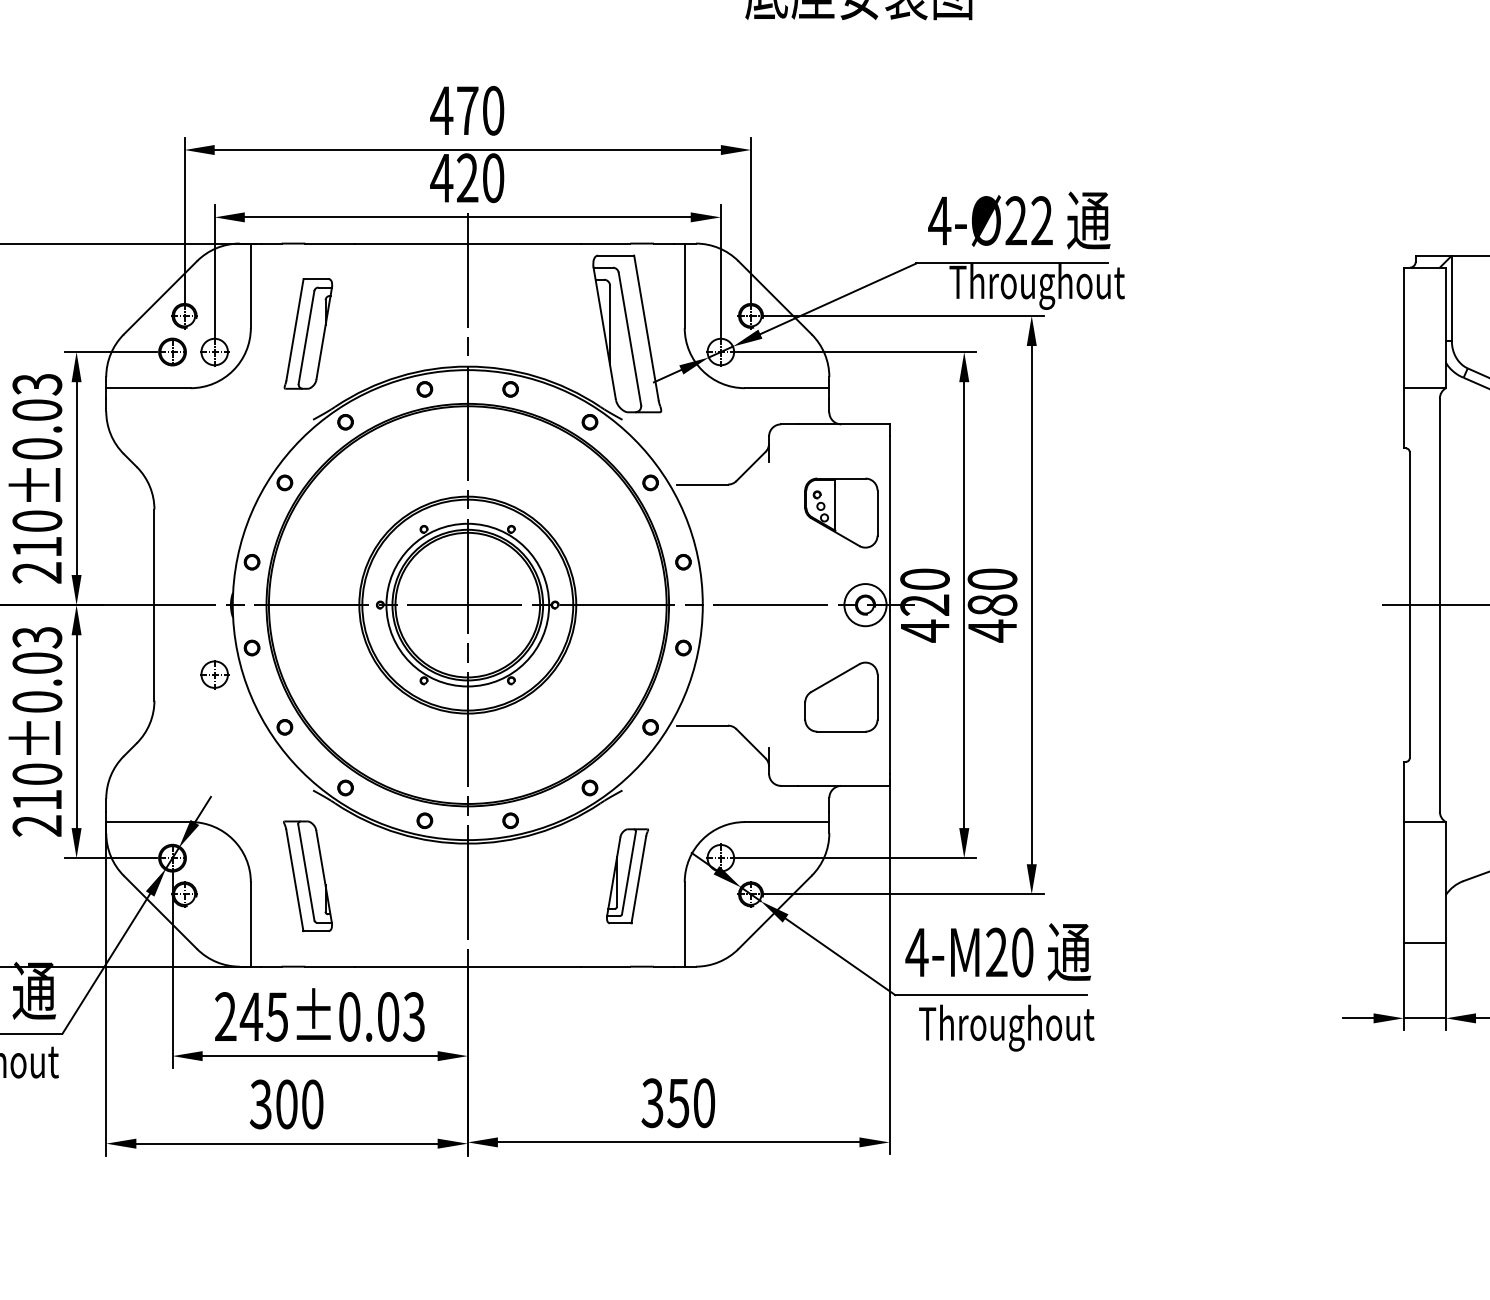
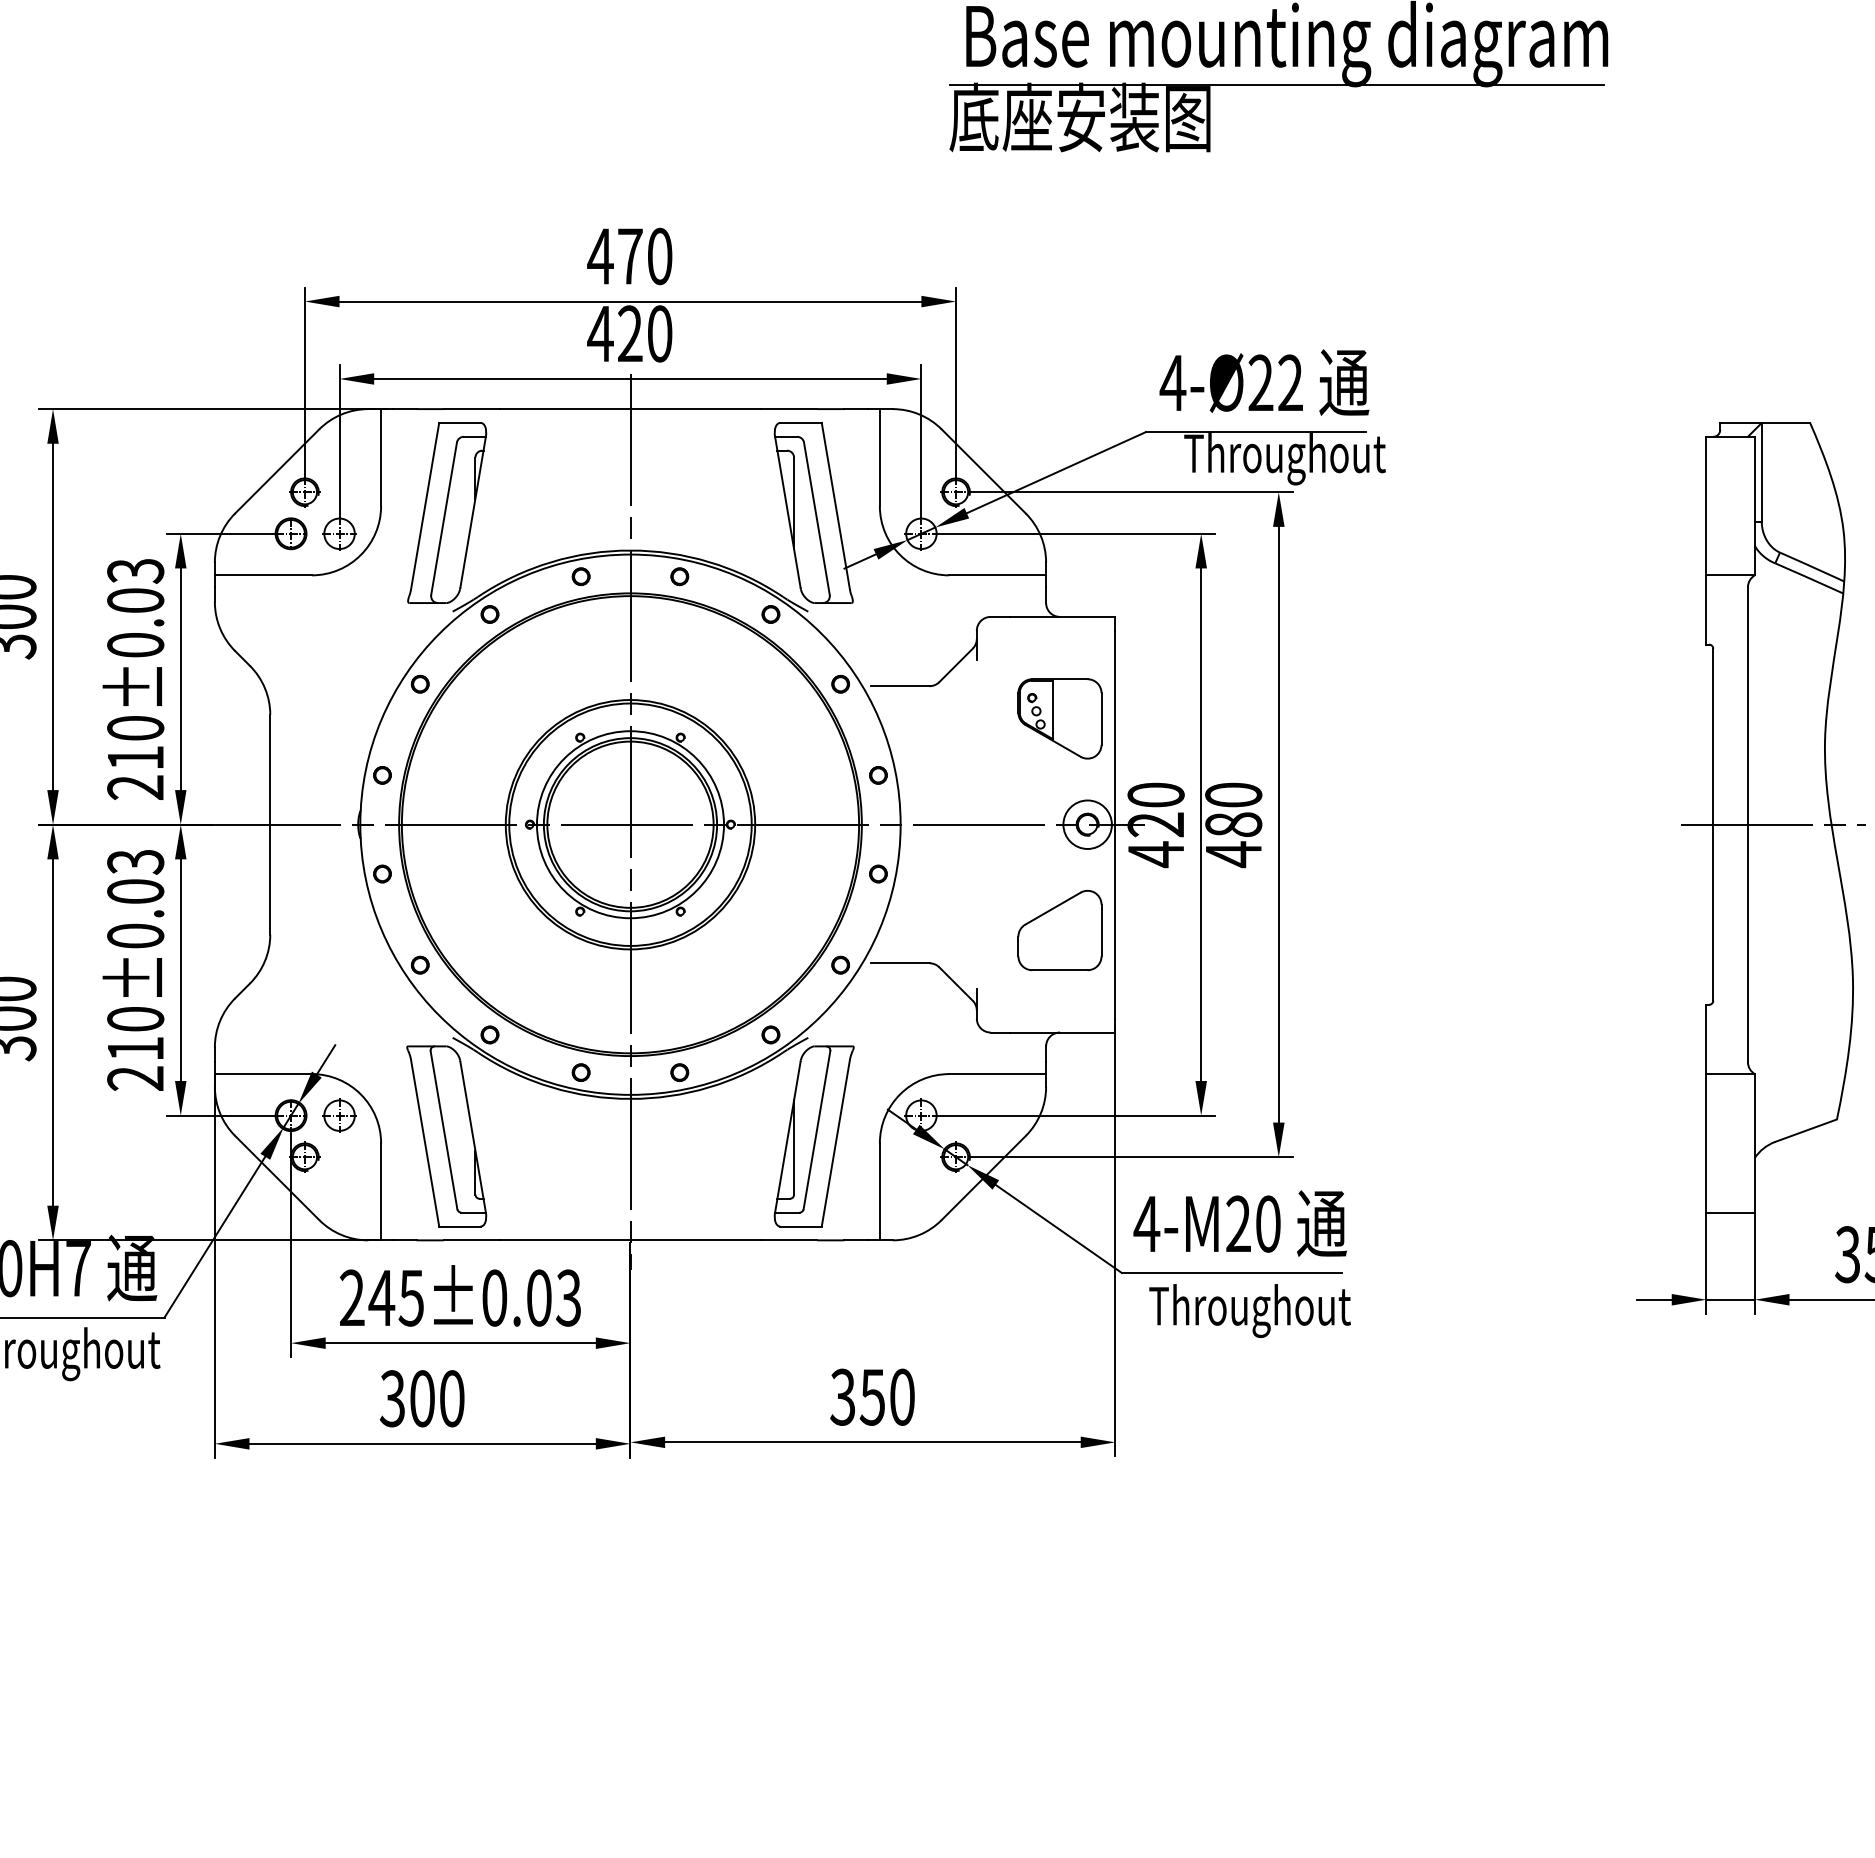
part: (308, 333) -> (447, 512), size x1.43
part: (214, 674) -> (339, 1115), moved
part: (307, 876) -> (446, 1136), size x1.43
part: (626, 876) -> (813, 1136), size x1.67

